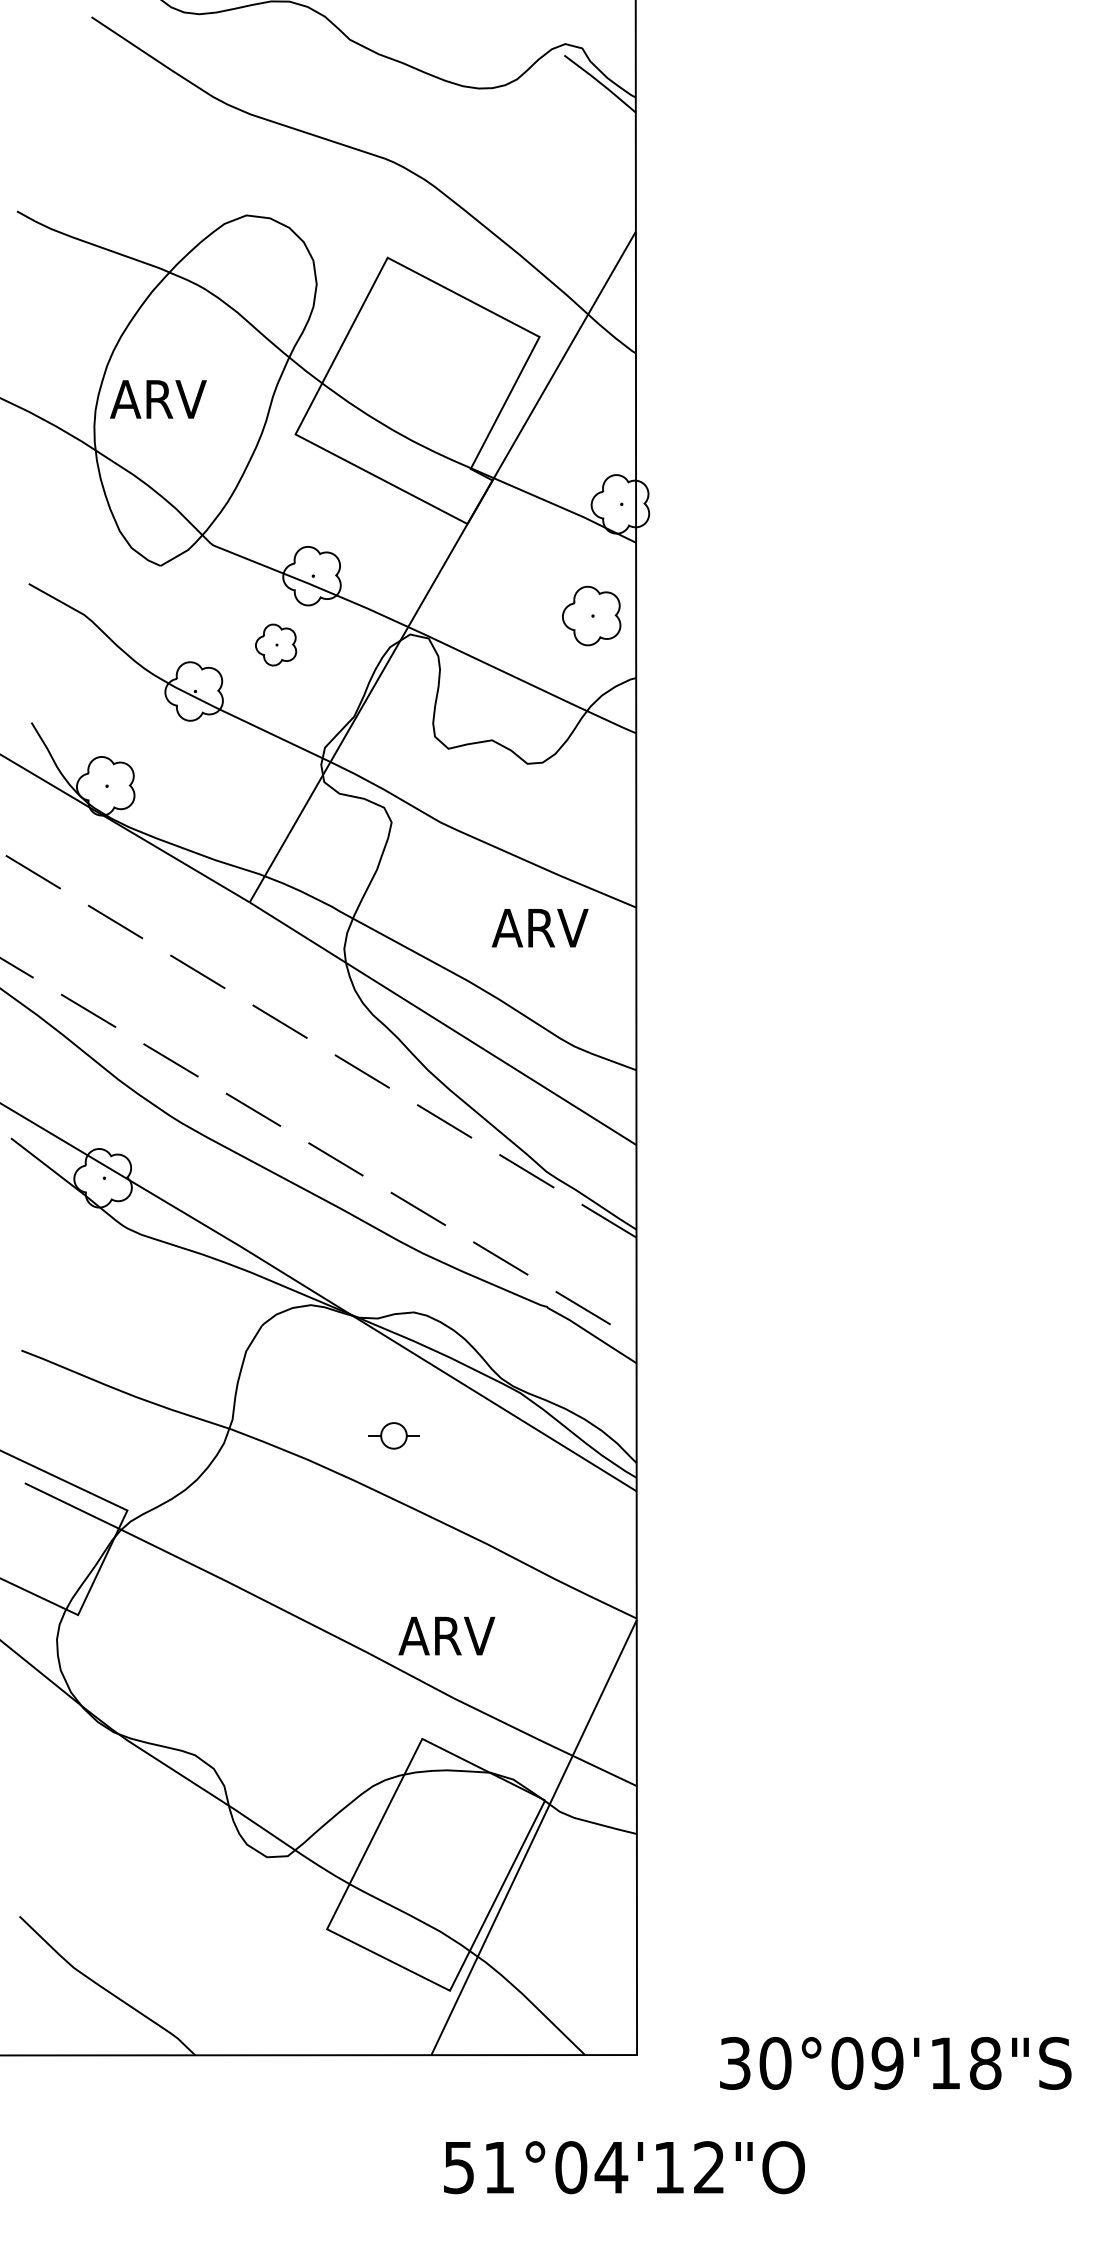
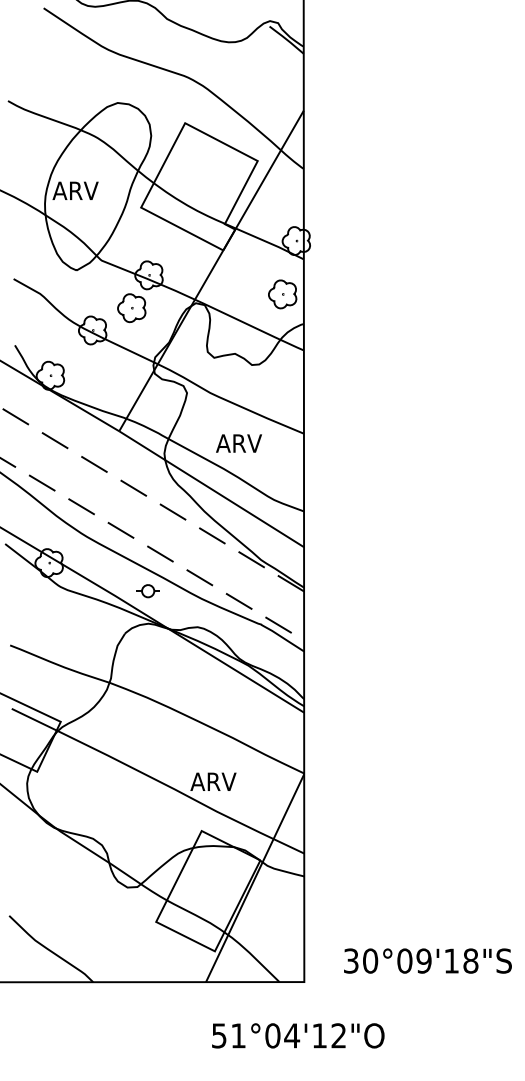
part: (275, 645) -> (131, 308), size x1.43
text: (539, 928) -> (238, 443), moved
part: (392, 1436) -> (147, 591), moved
text: (894, 2062) -> (427, 960), moved

